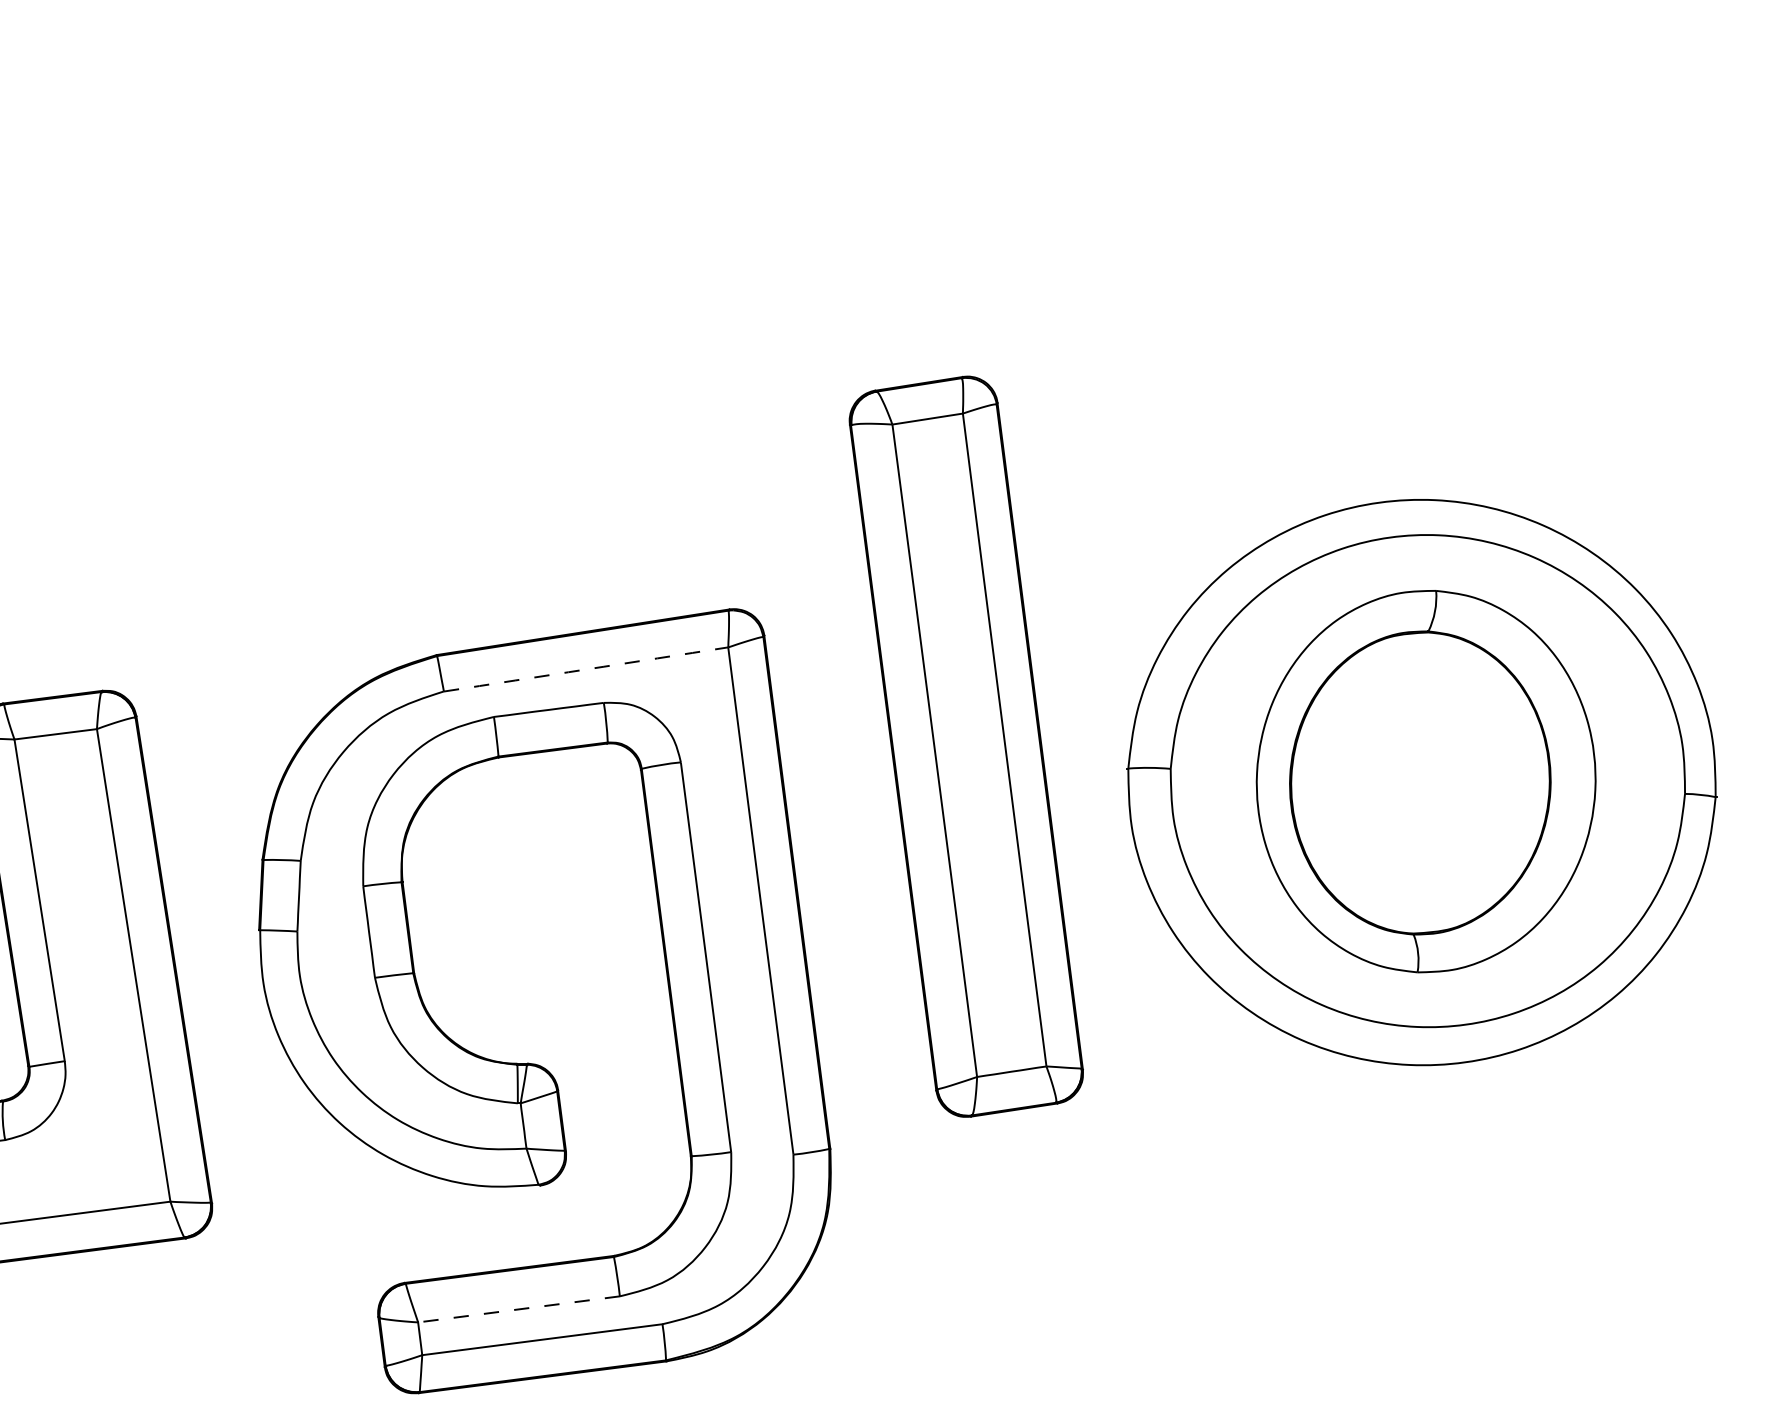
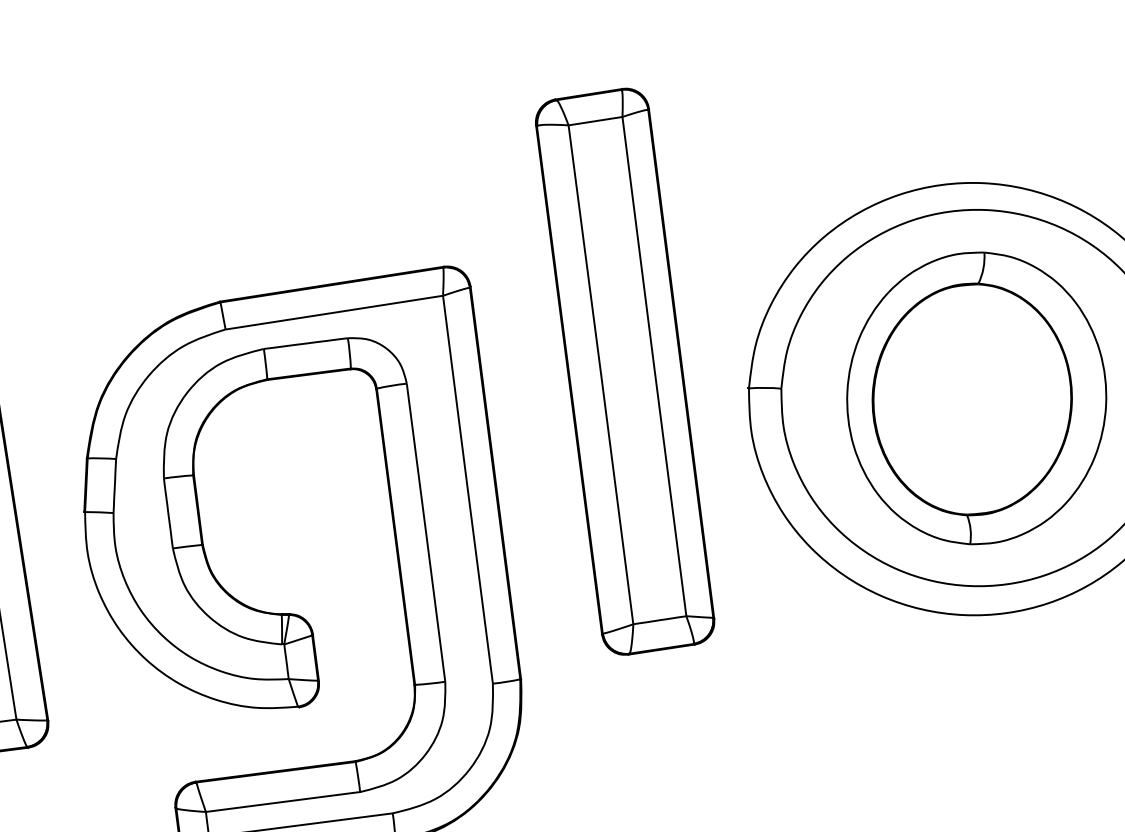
arc: (586, 669) -> (334, 312), dashed -> solid
line: (519, 1309) -> (283, 802), dashed -> solid

